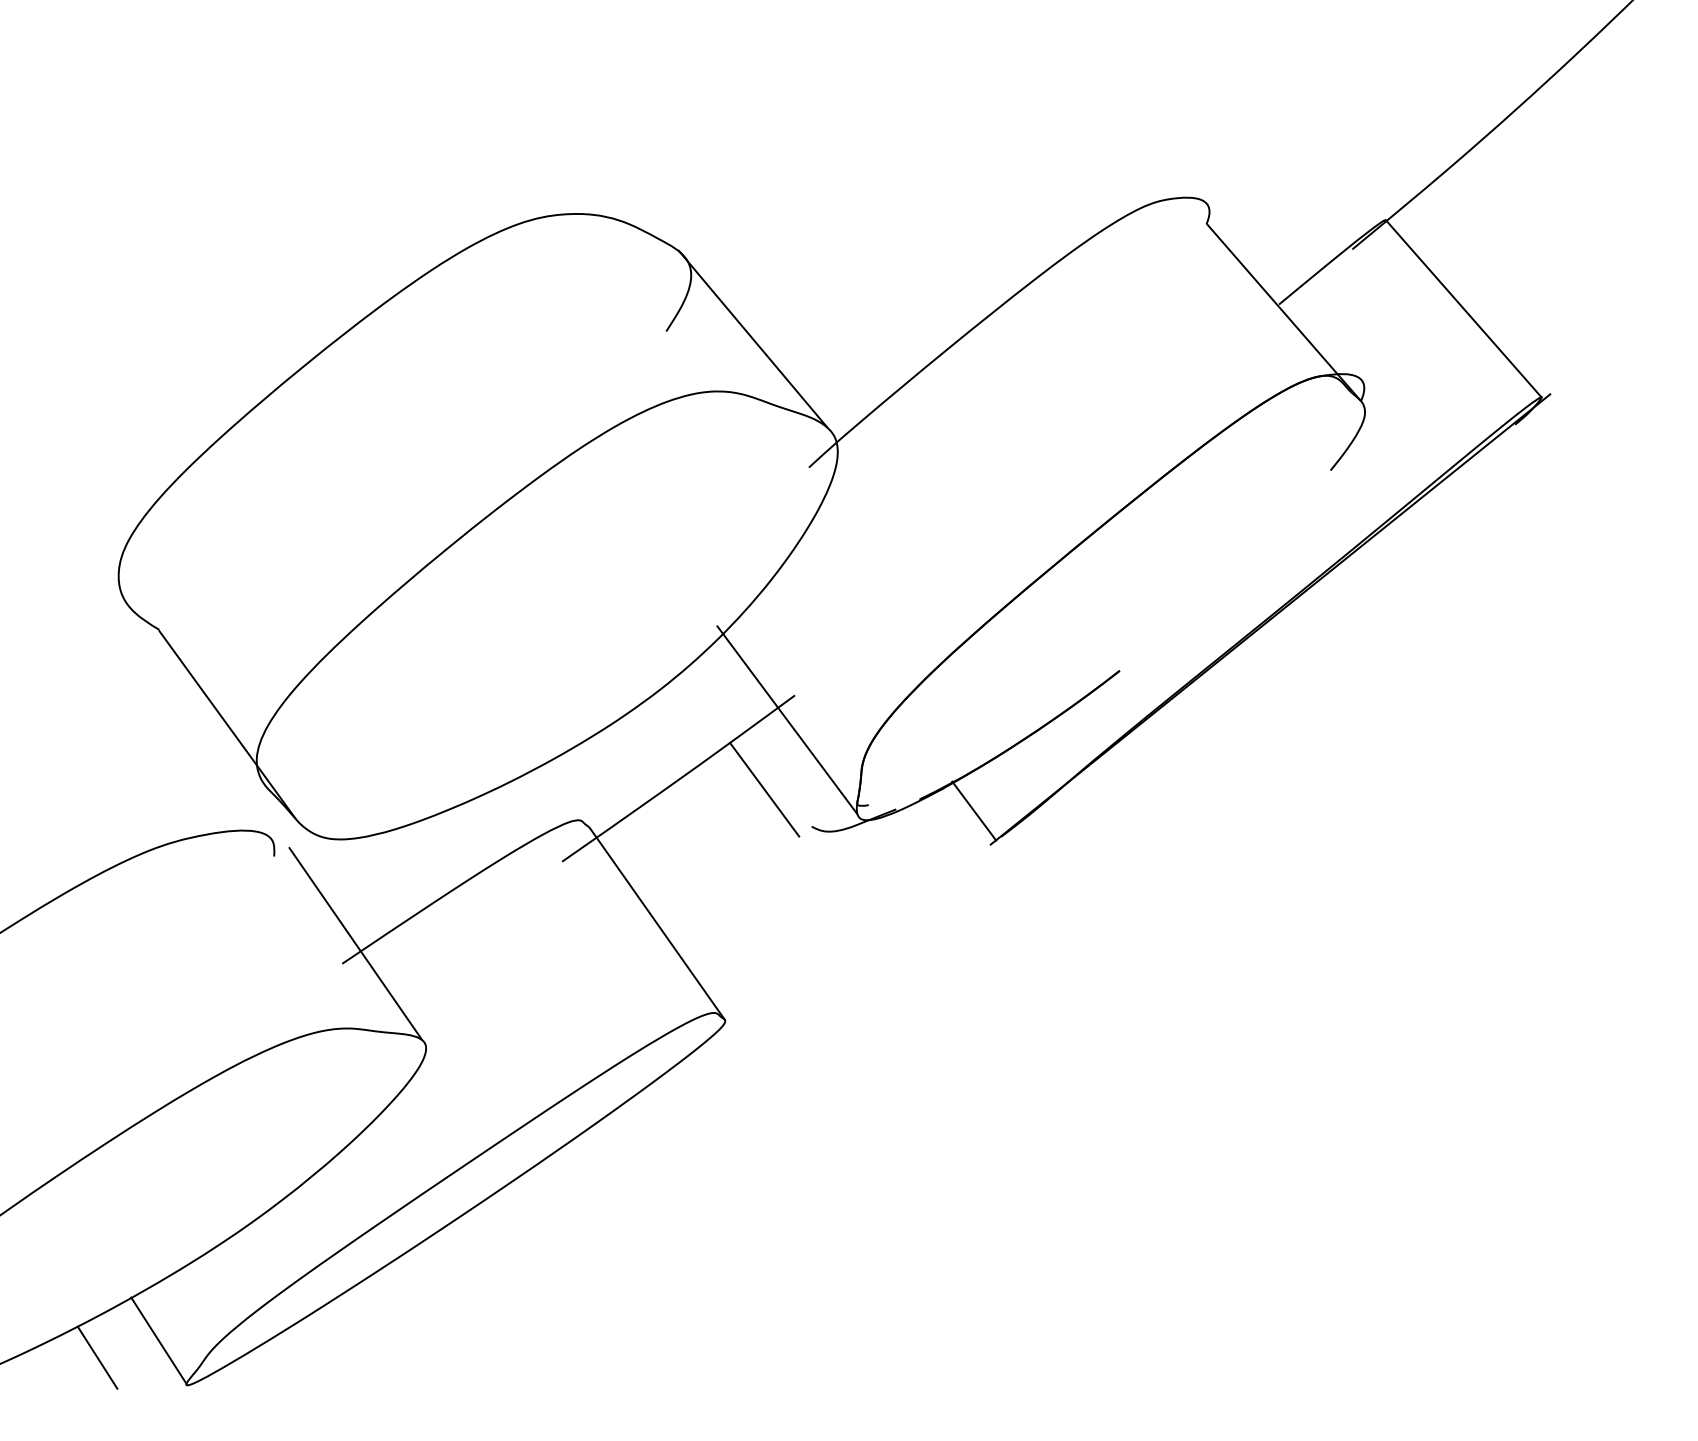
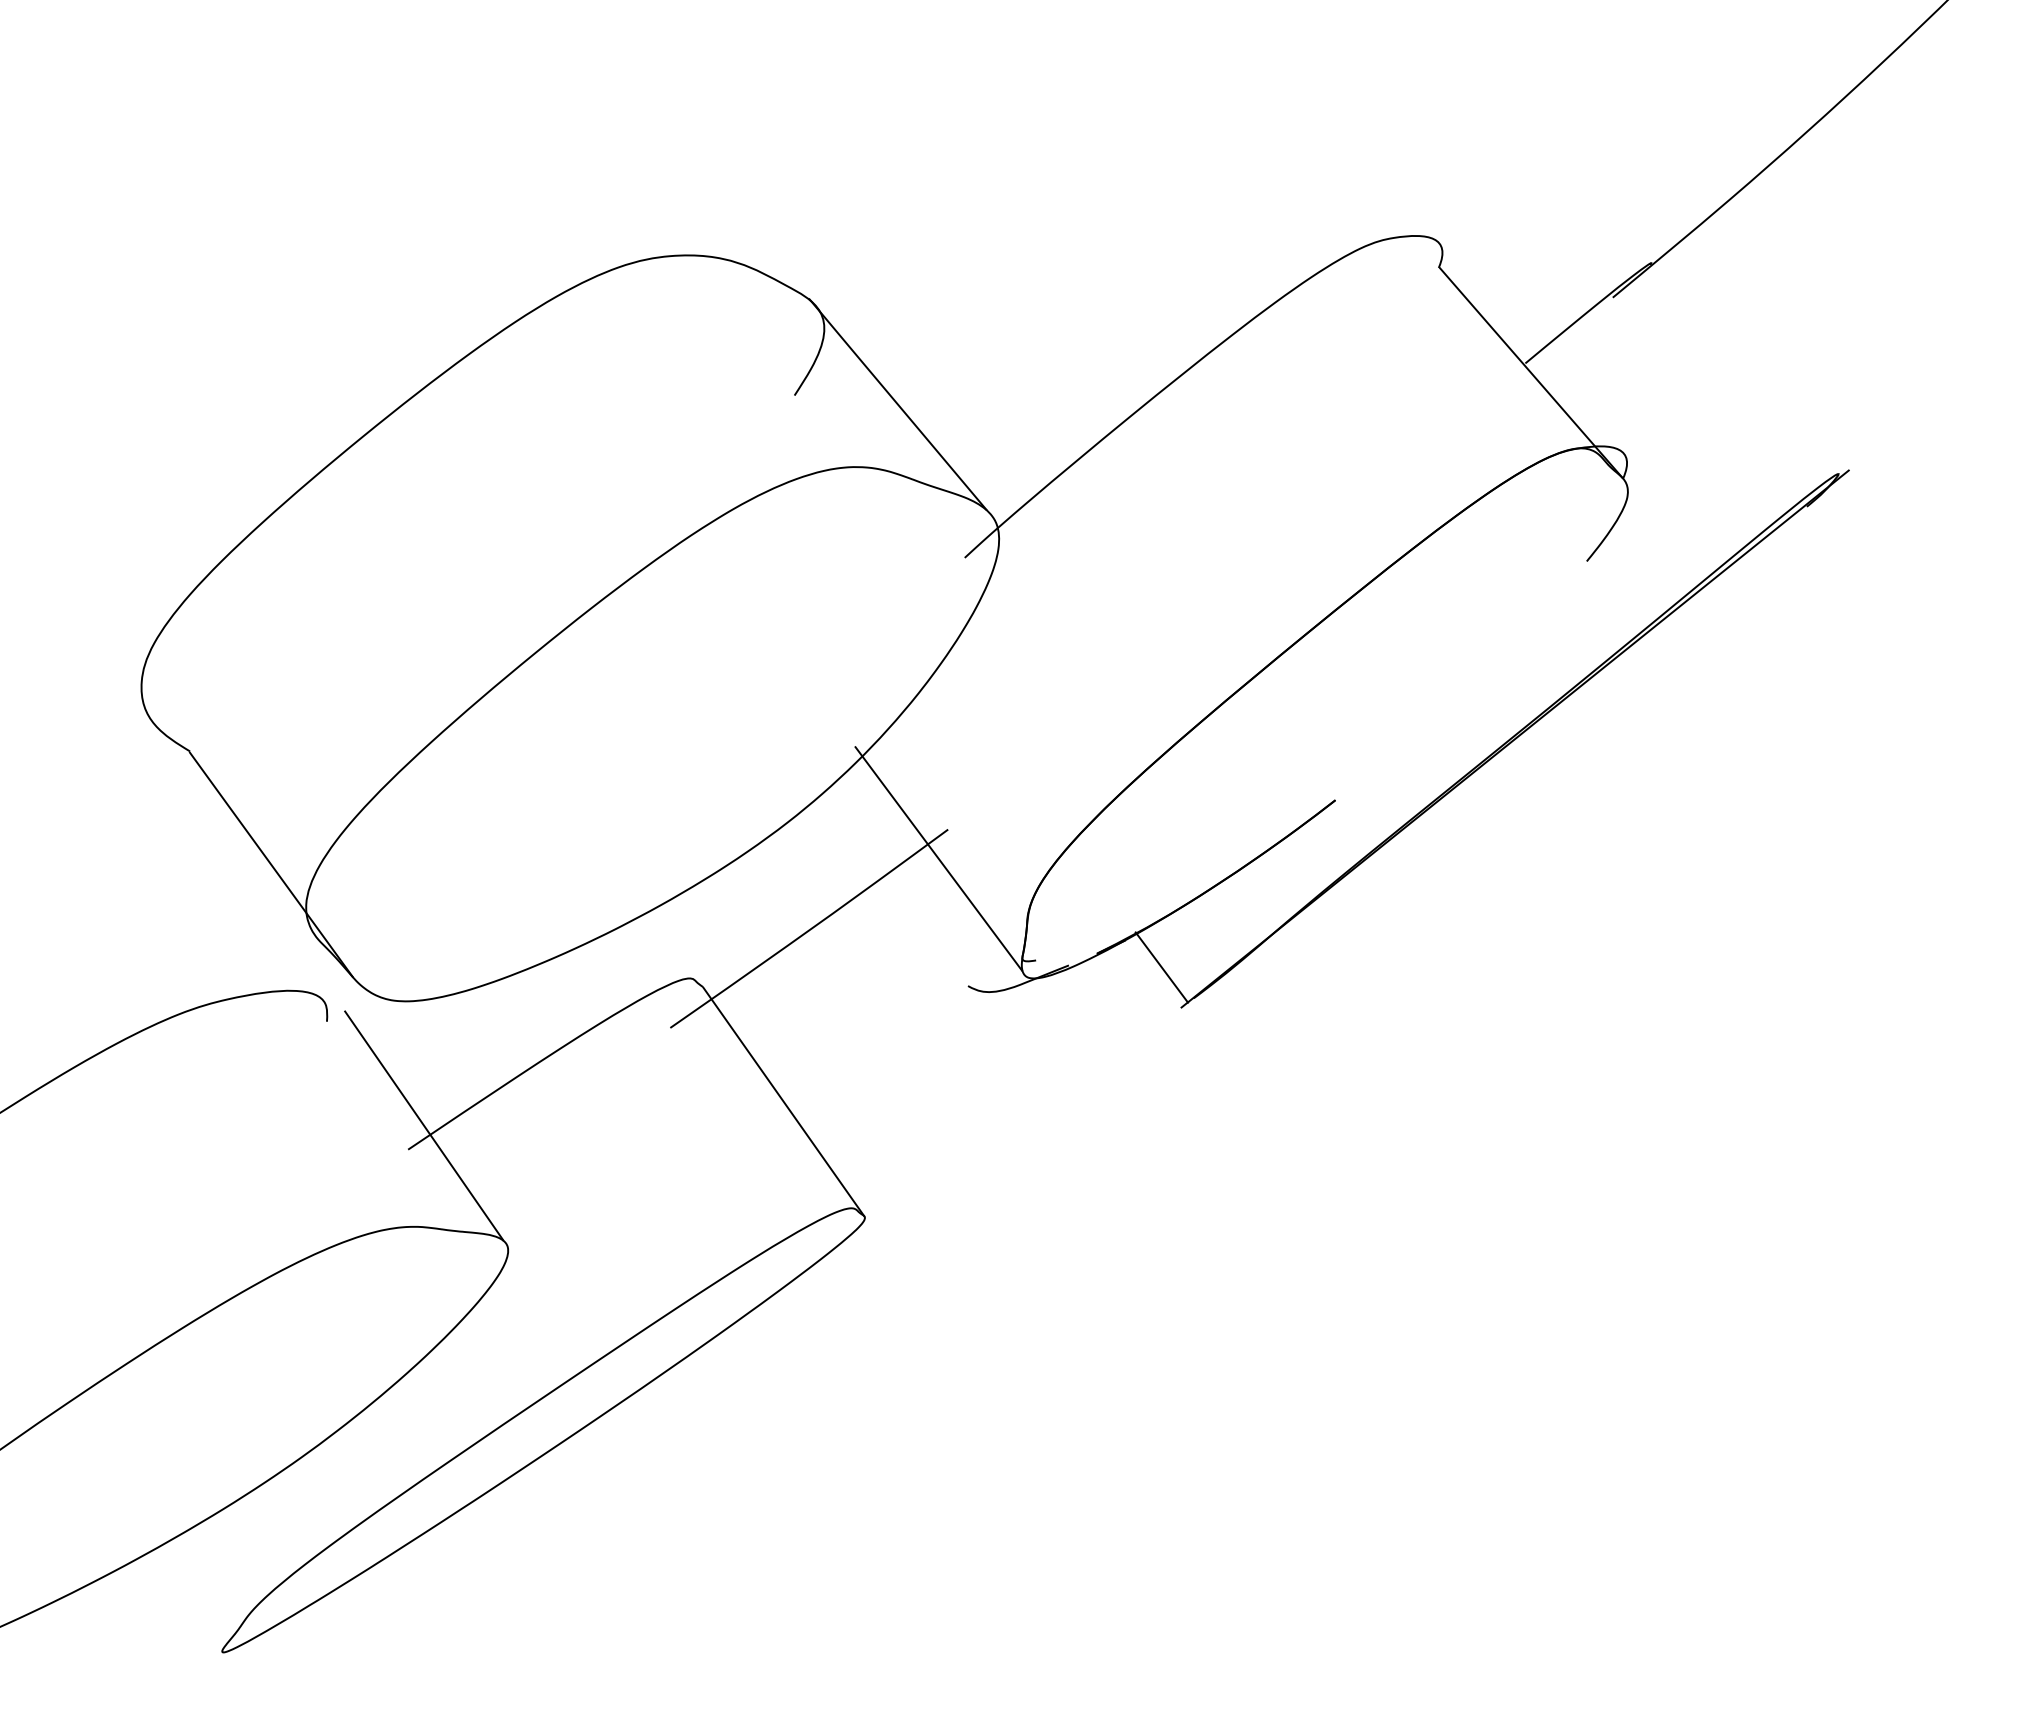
line: (1463, 308) -> (1745, 368), removed
line: (764, 789) -> (911, 941), removed
line: (158, 1340) -> (189, 1598), removed
line: (96, 1357) -> (115, 1619), removed

